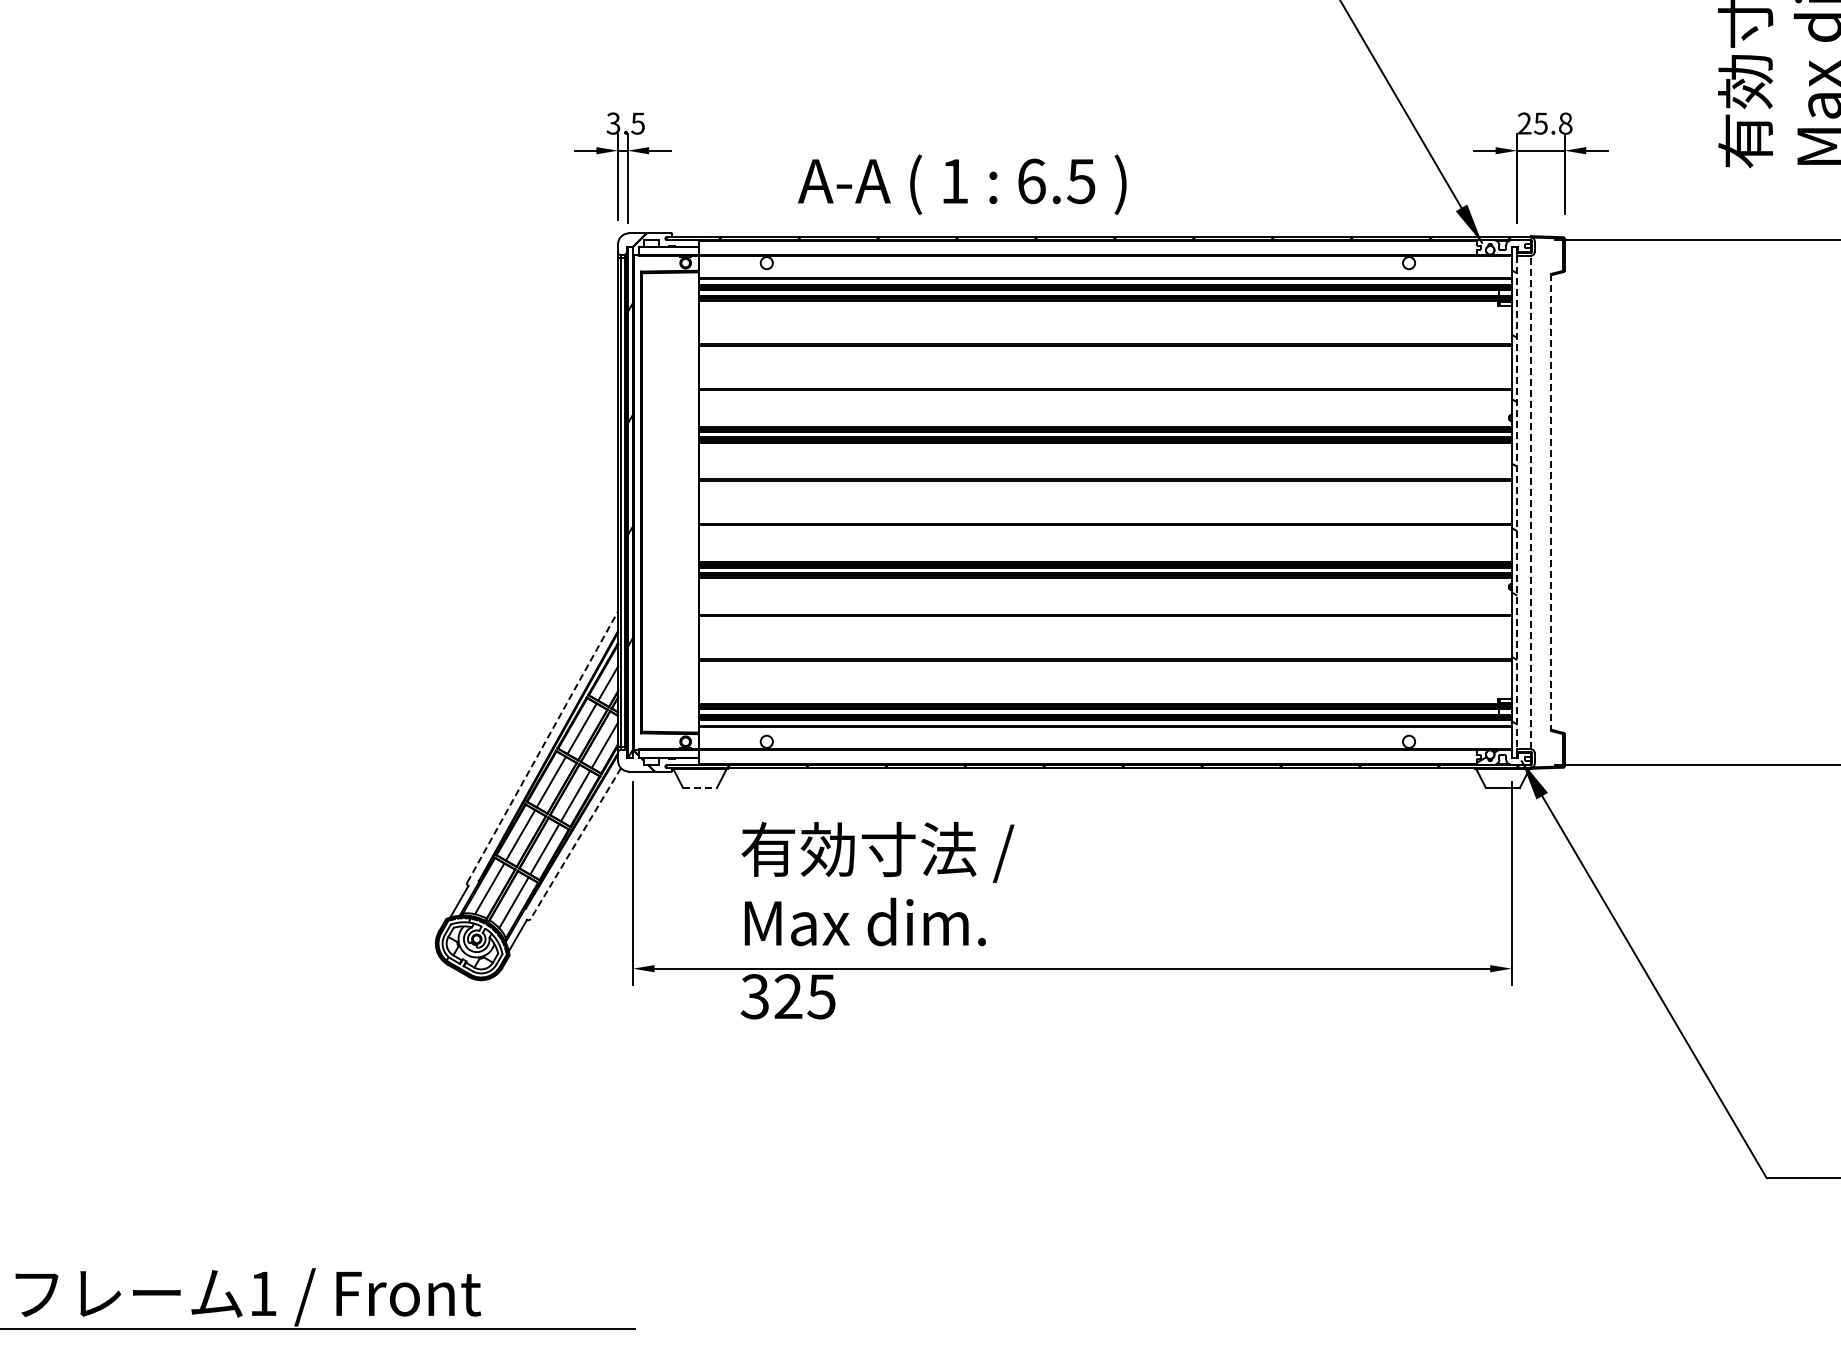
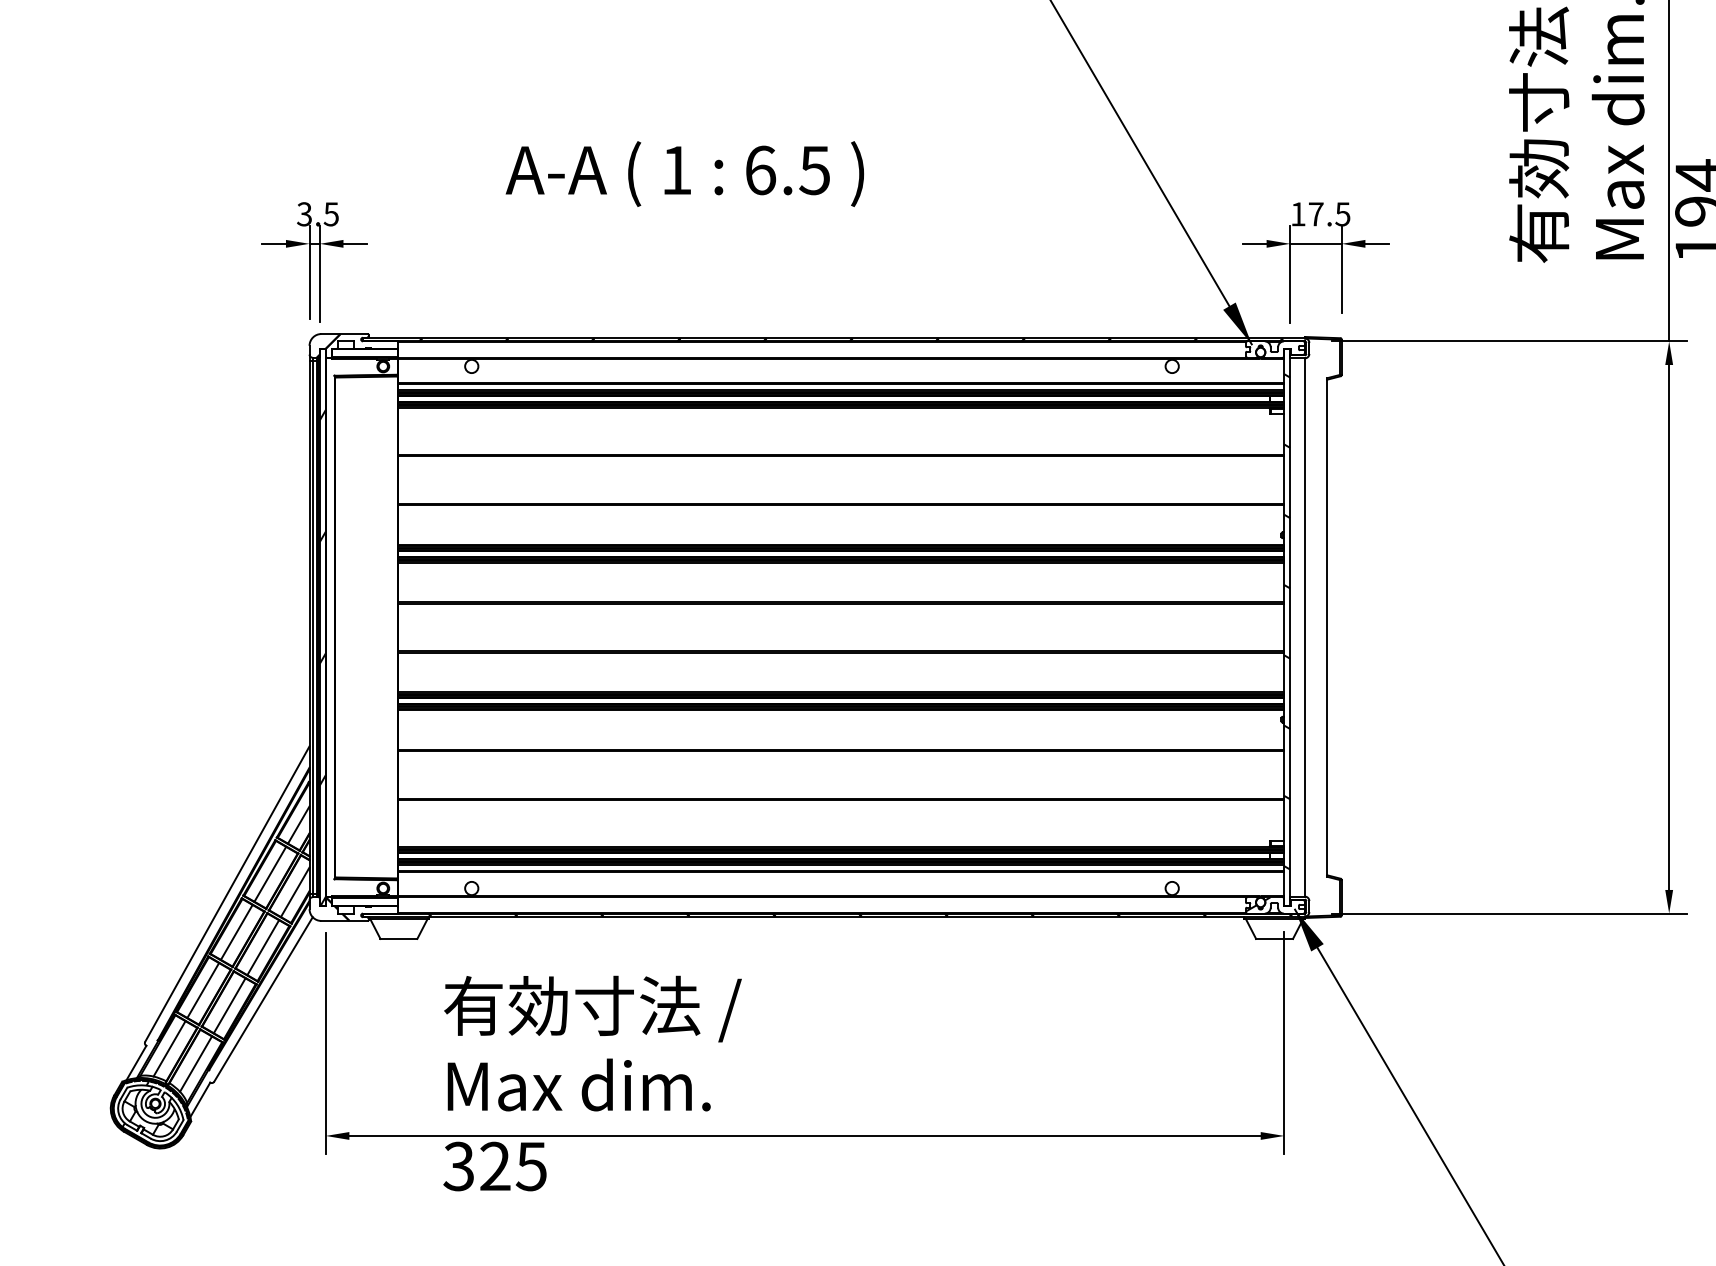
text: (1545, 123) -> (1321, 214), 25.8 -> 17.5
text: (962, 184) -> (685, 173), moved
line: (1517, 501) -> (1290, 626), dashed -> solid
line: (1530, 502) -> (1304, 627), dashed -> solid
line: (1551, 502) -> (1327, 627), dashed -> solid
line: (542, 746) -> (227, 893), dashed -> solid
line: (700, 788) -> (399, 939), dashed -> solid
line: (575, 843) -> (263, 999), dashed -> solid

